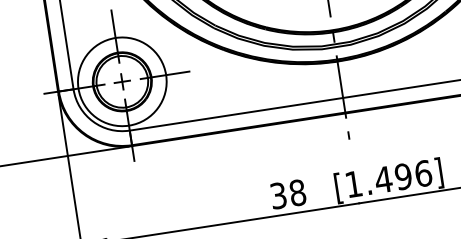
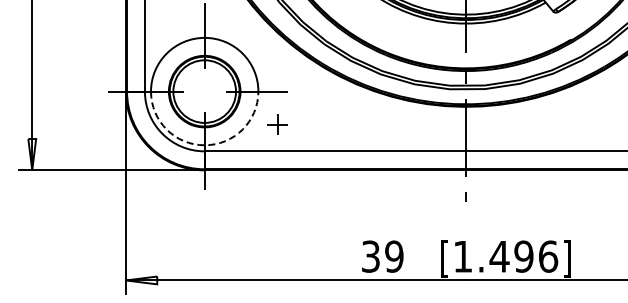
part: (122, 81) -> (277, 124), moved
arc: (128, 125) -> (204, 145), solid -> dashed
text: (297, 192) -> (394, 256), 38 -> 39

